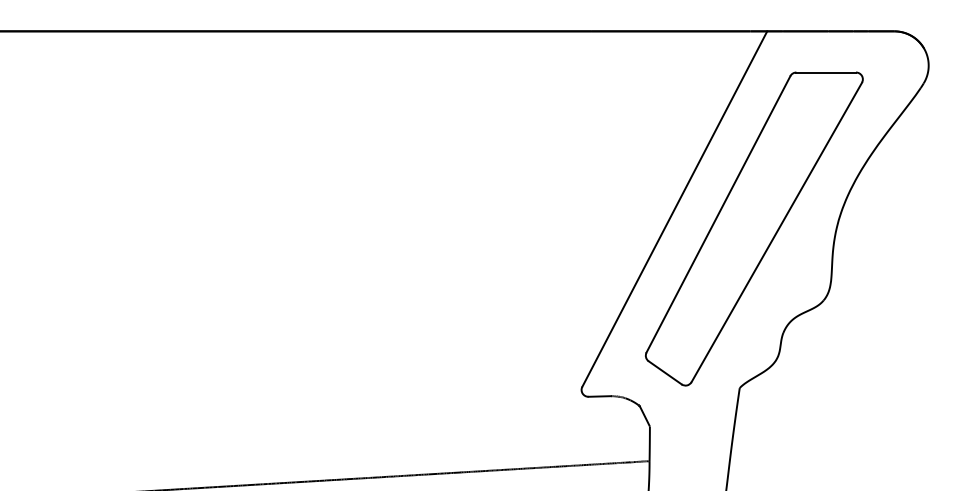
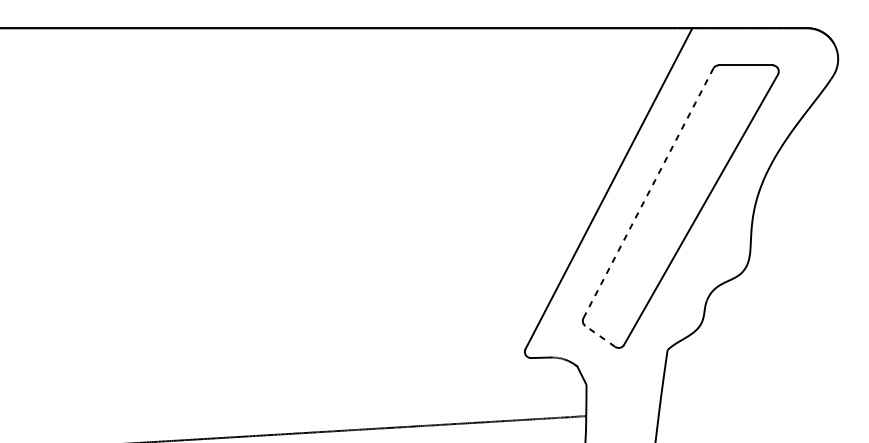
line: (718, 214) -> (648, 193), solid -> dashed
line: (664, 372) -> (599, 336), solid -> dashed

